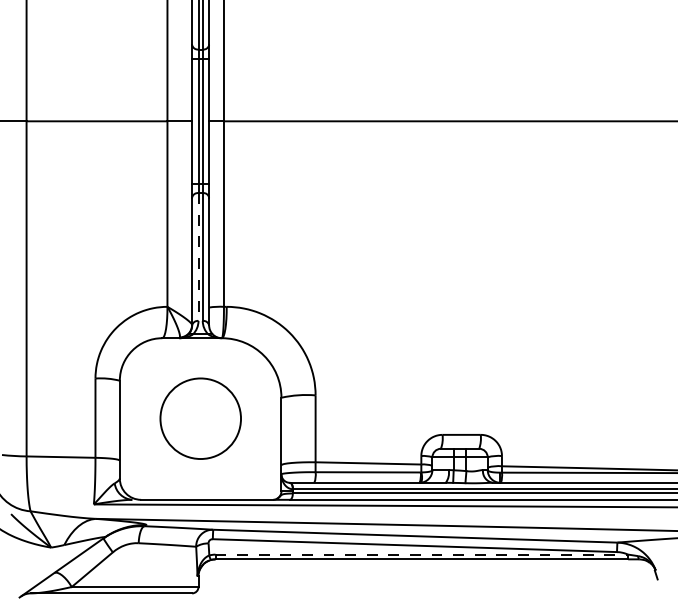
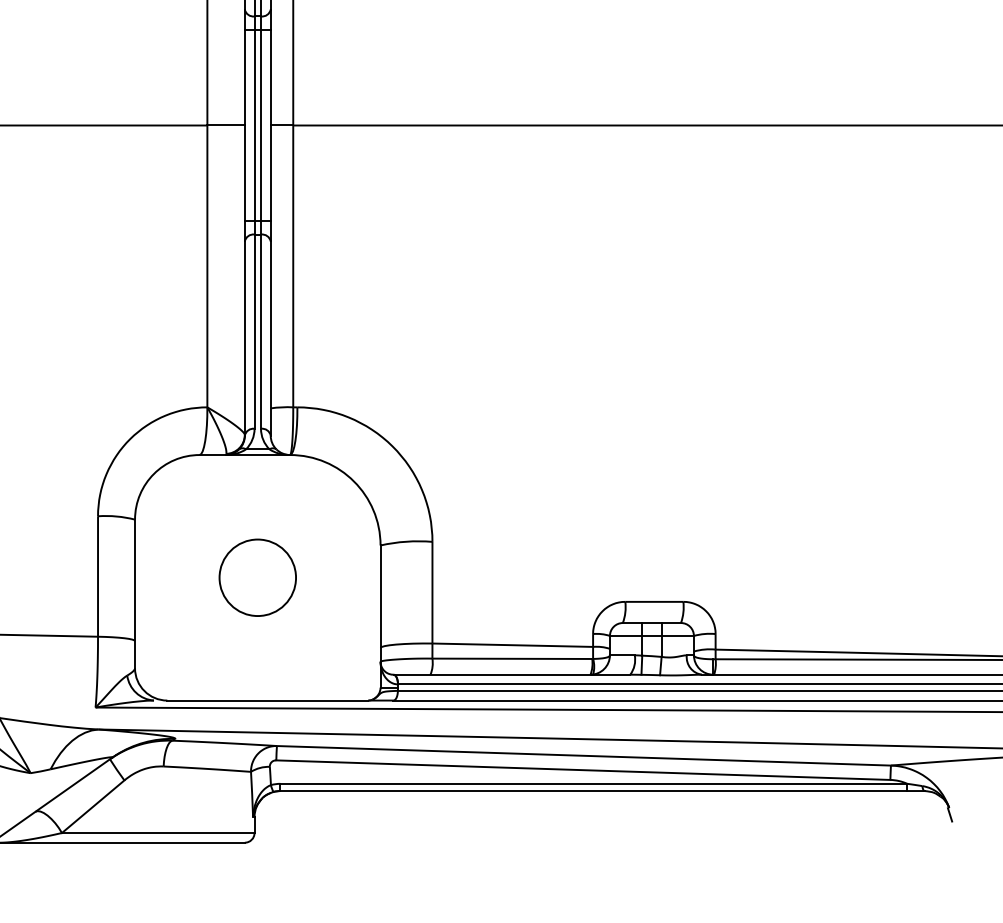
line: (198, 257) -> (254, 332), dashed -> solid
circle: (200, 419) -> (257, 578), size x0.62
line: (422, 554) -> (594, 783), dashed -> solid

